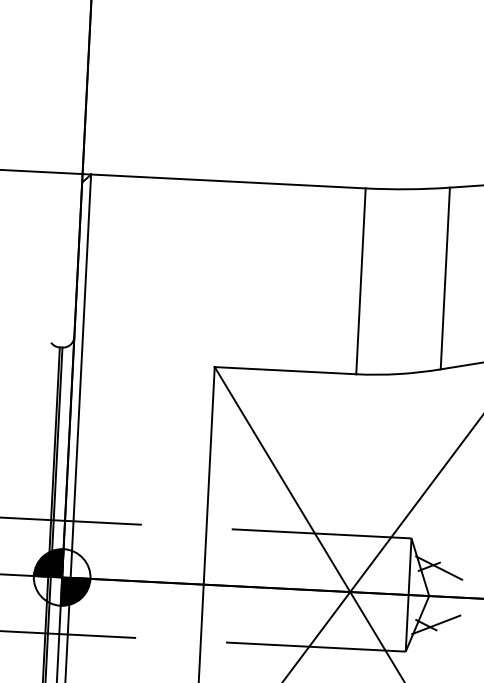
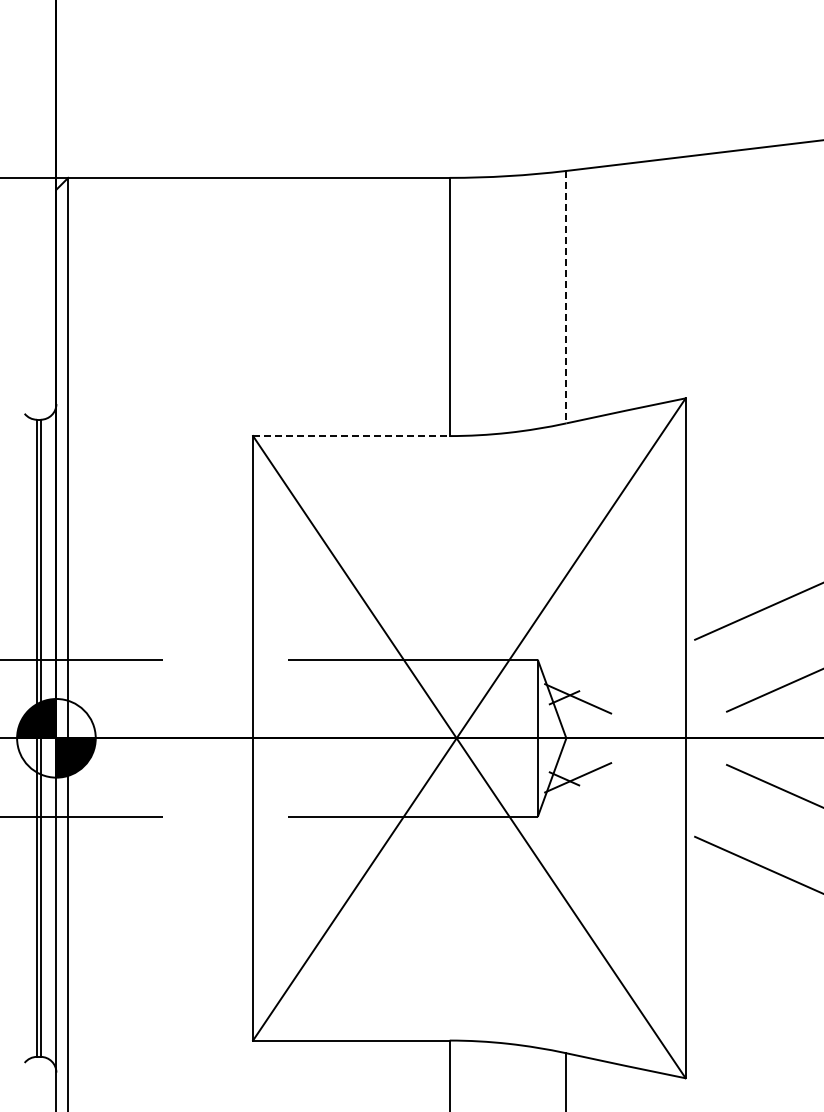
line: (445, 278) -> (566, 297), solid -> dashed
line: (285, 370) -> (351, 436), solid -> dashed

